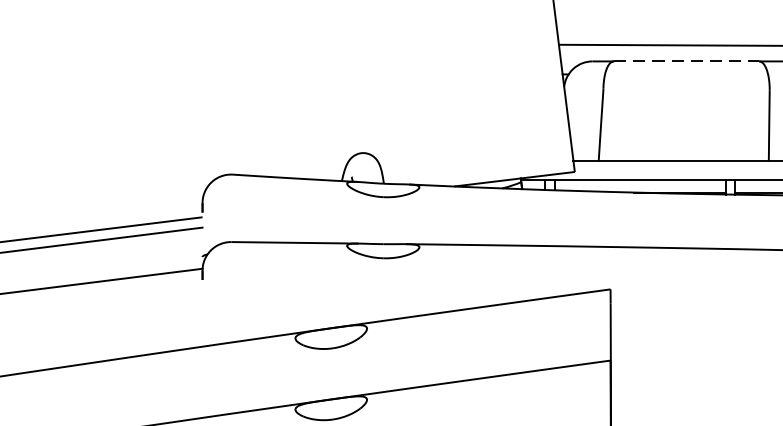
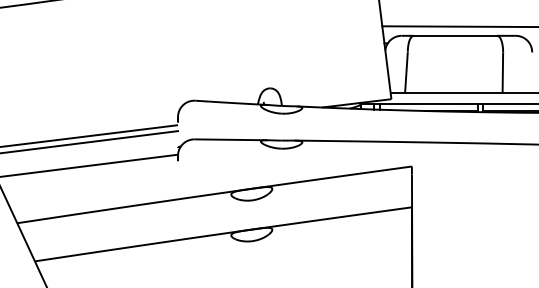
line: (686, 60) -> (455, 35), dashed -> solid

